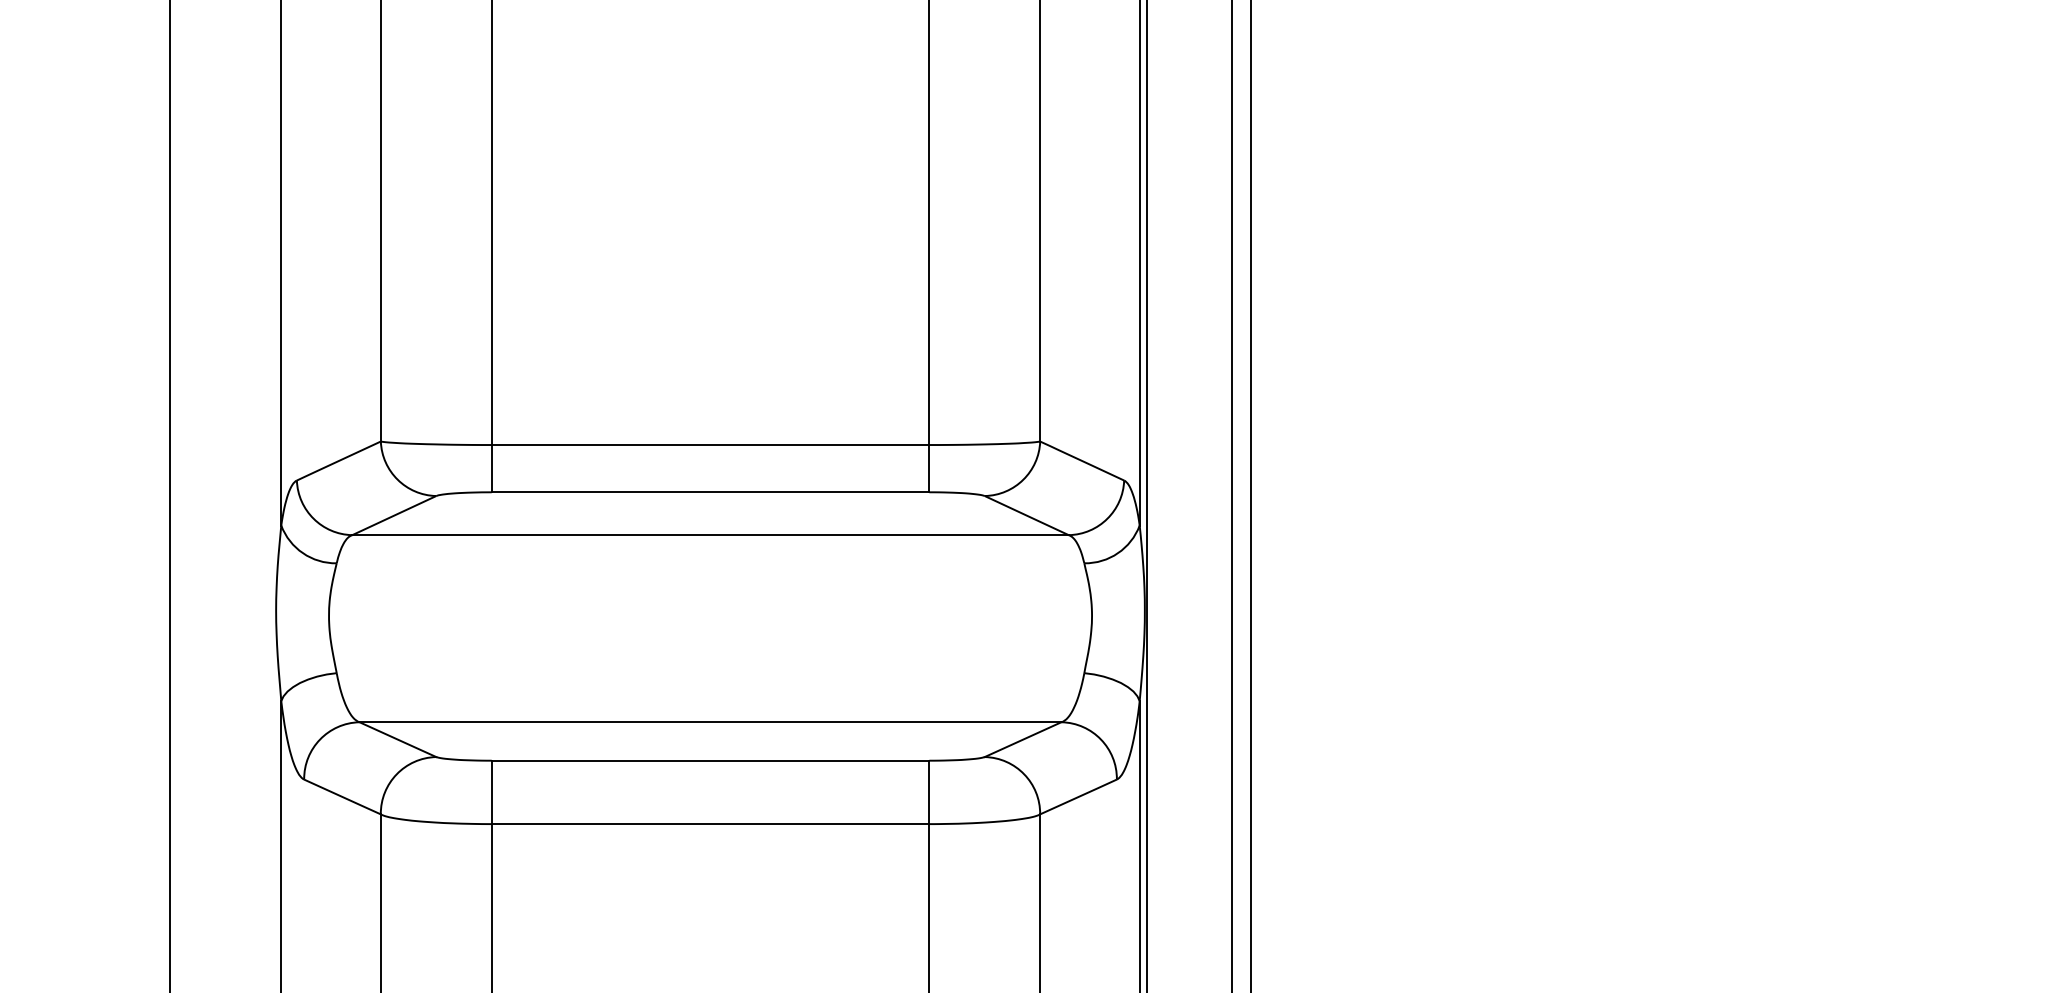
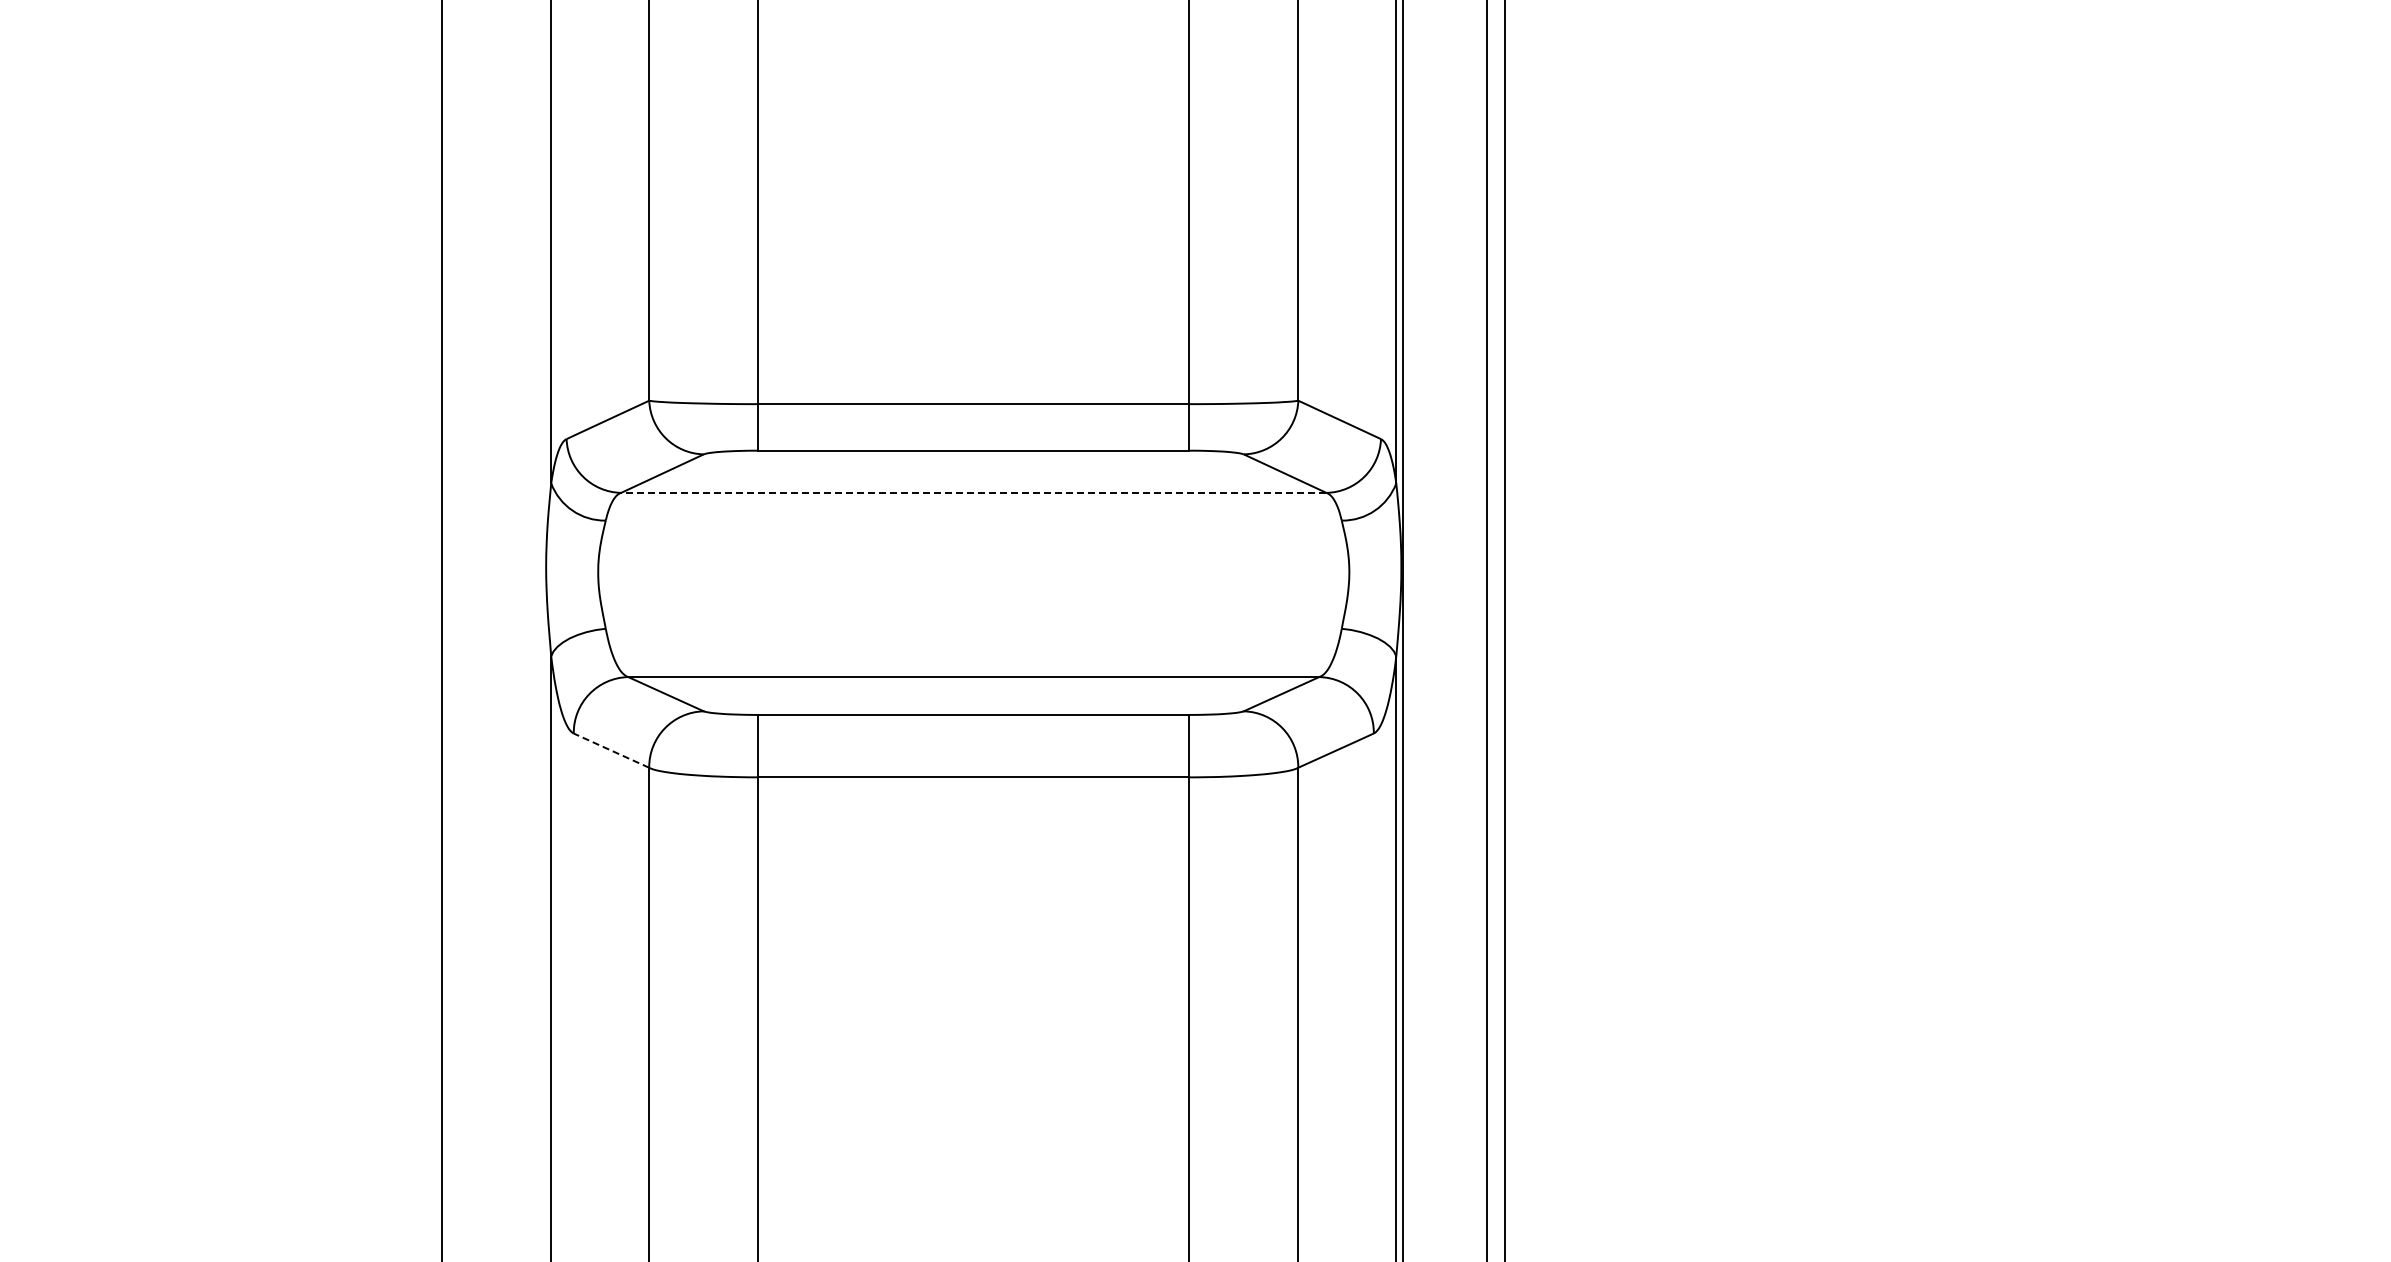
line: (710, 534) -> (973, 492), solid -> dashed
line: (342, 796) -> (611, 750), solid -> dashed

